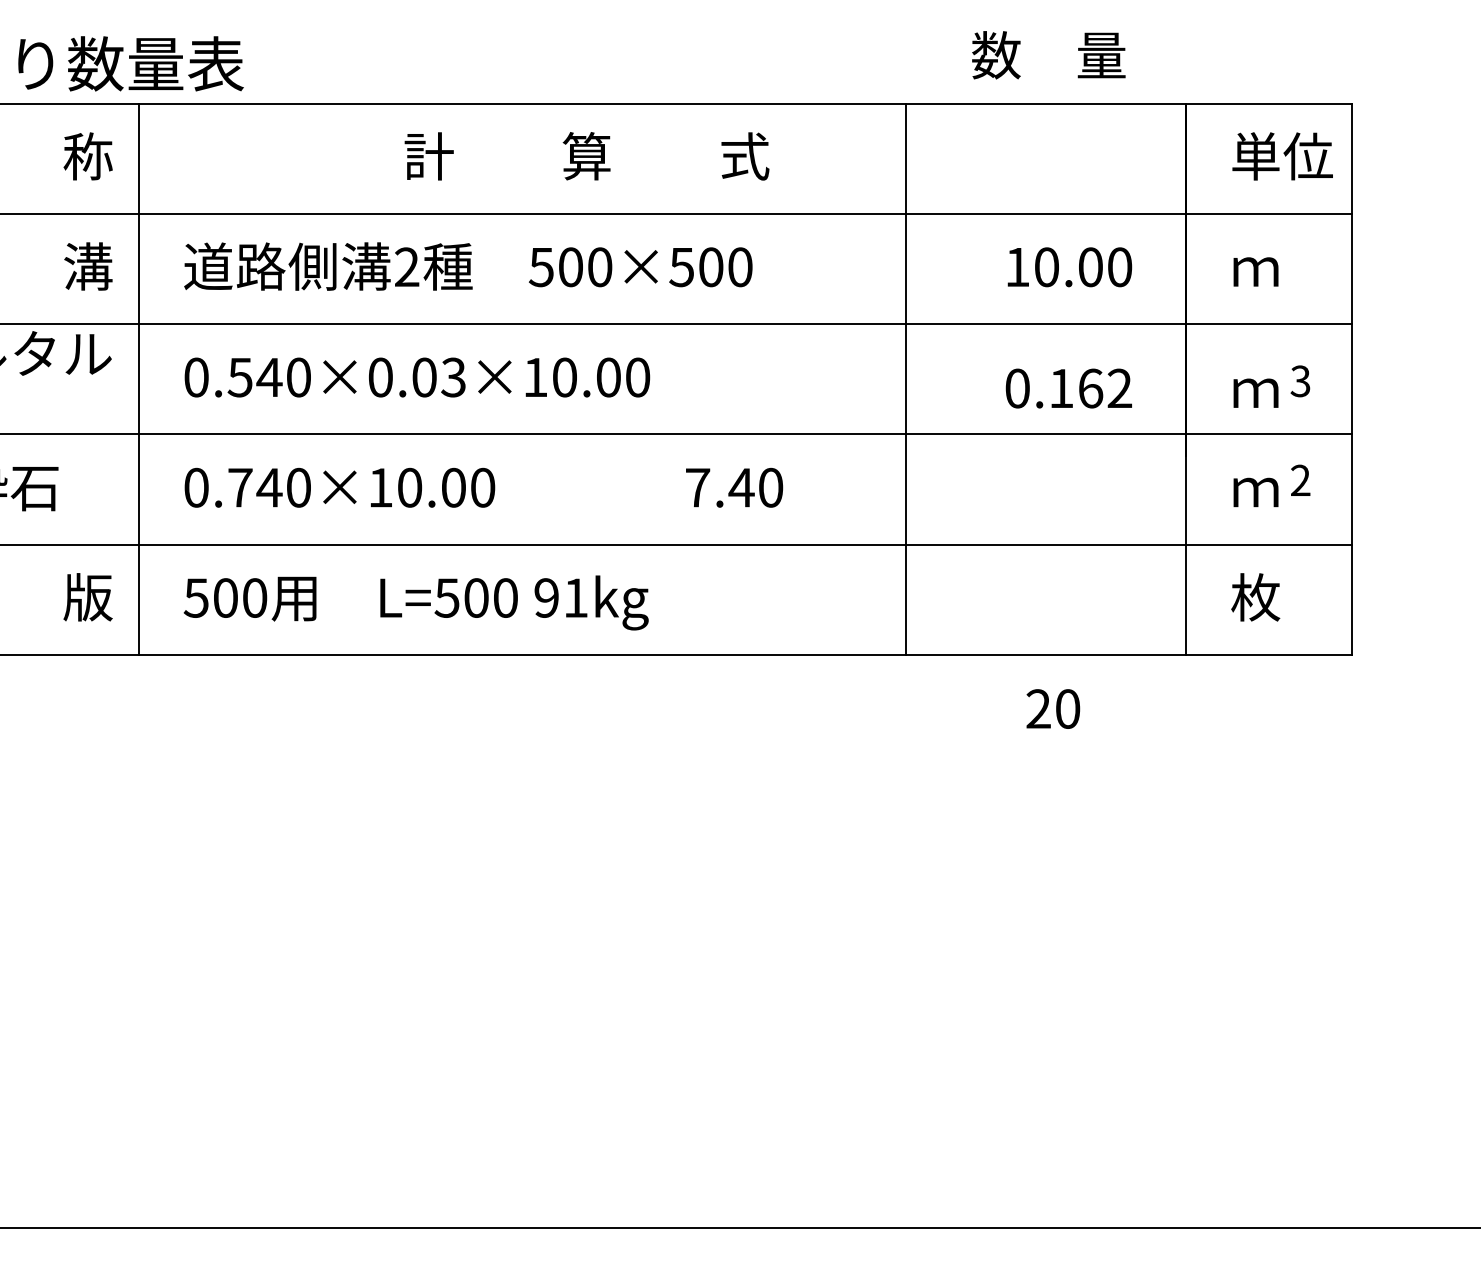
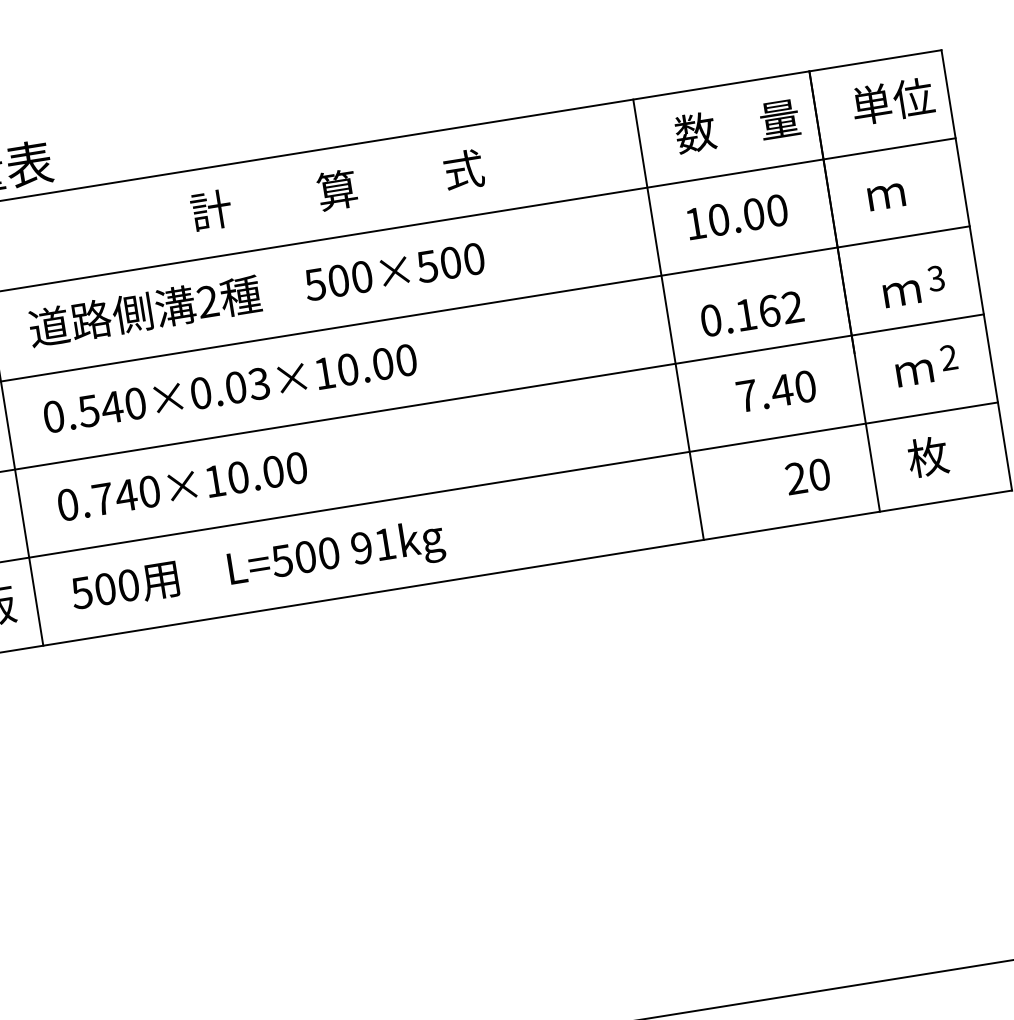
text: (1048, 55) -> (737, 126), moved
line: (905, 378) -> (668, 319), moved
text: (734, 487) -> (776, 391), moved
text: (1053, 708) -> (808, 476), moved

